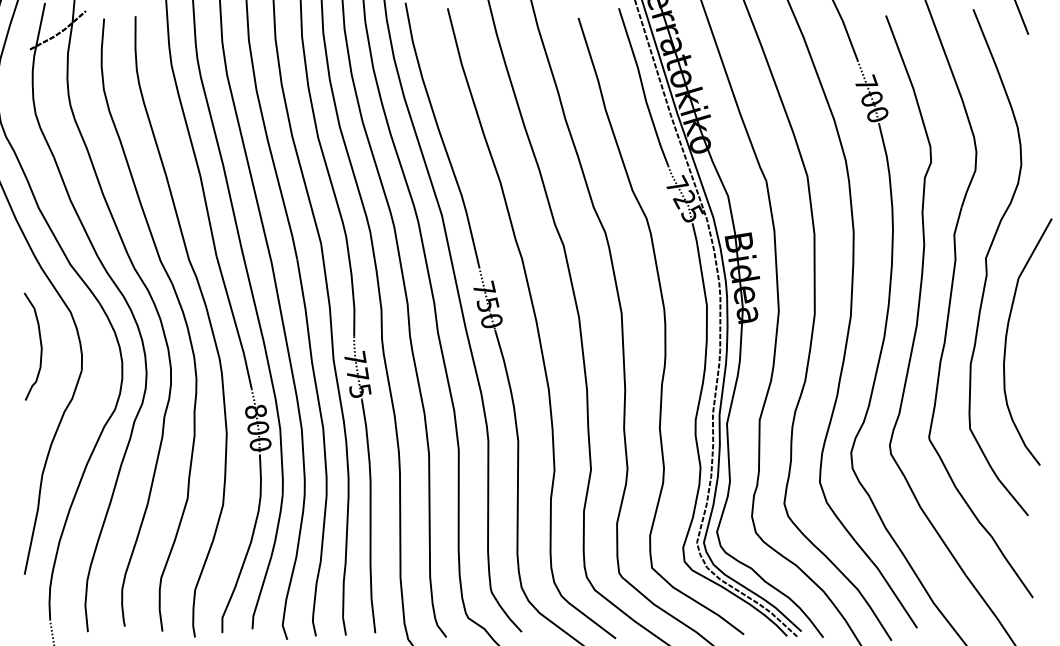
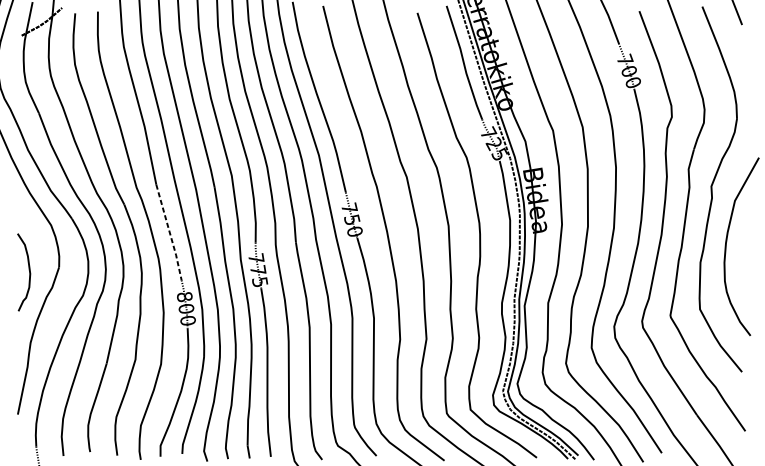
line: (235, 322) -> (170, 232), solid -> dashed
curve: (40, 346) -> (29, 272), moved

